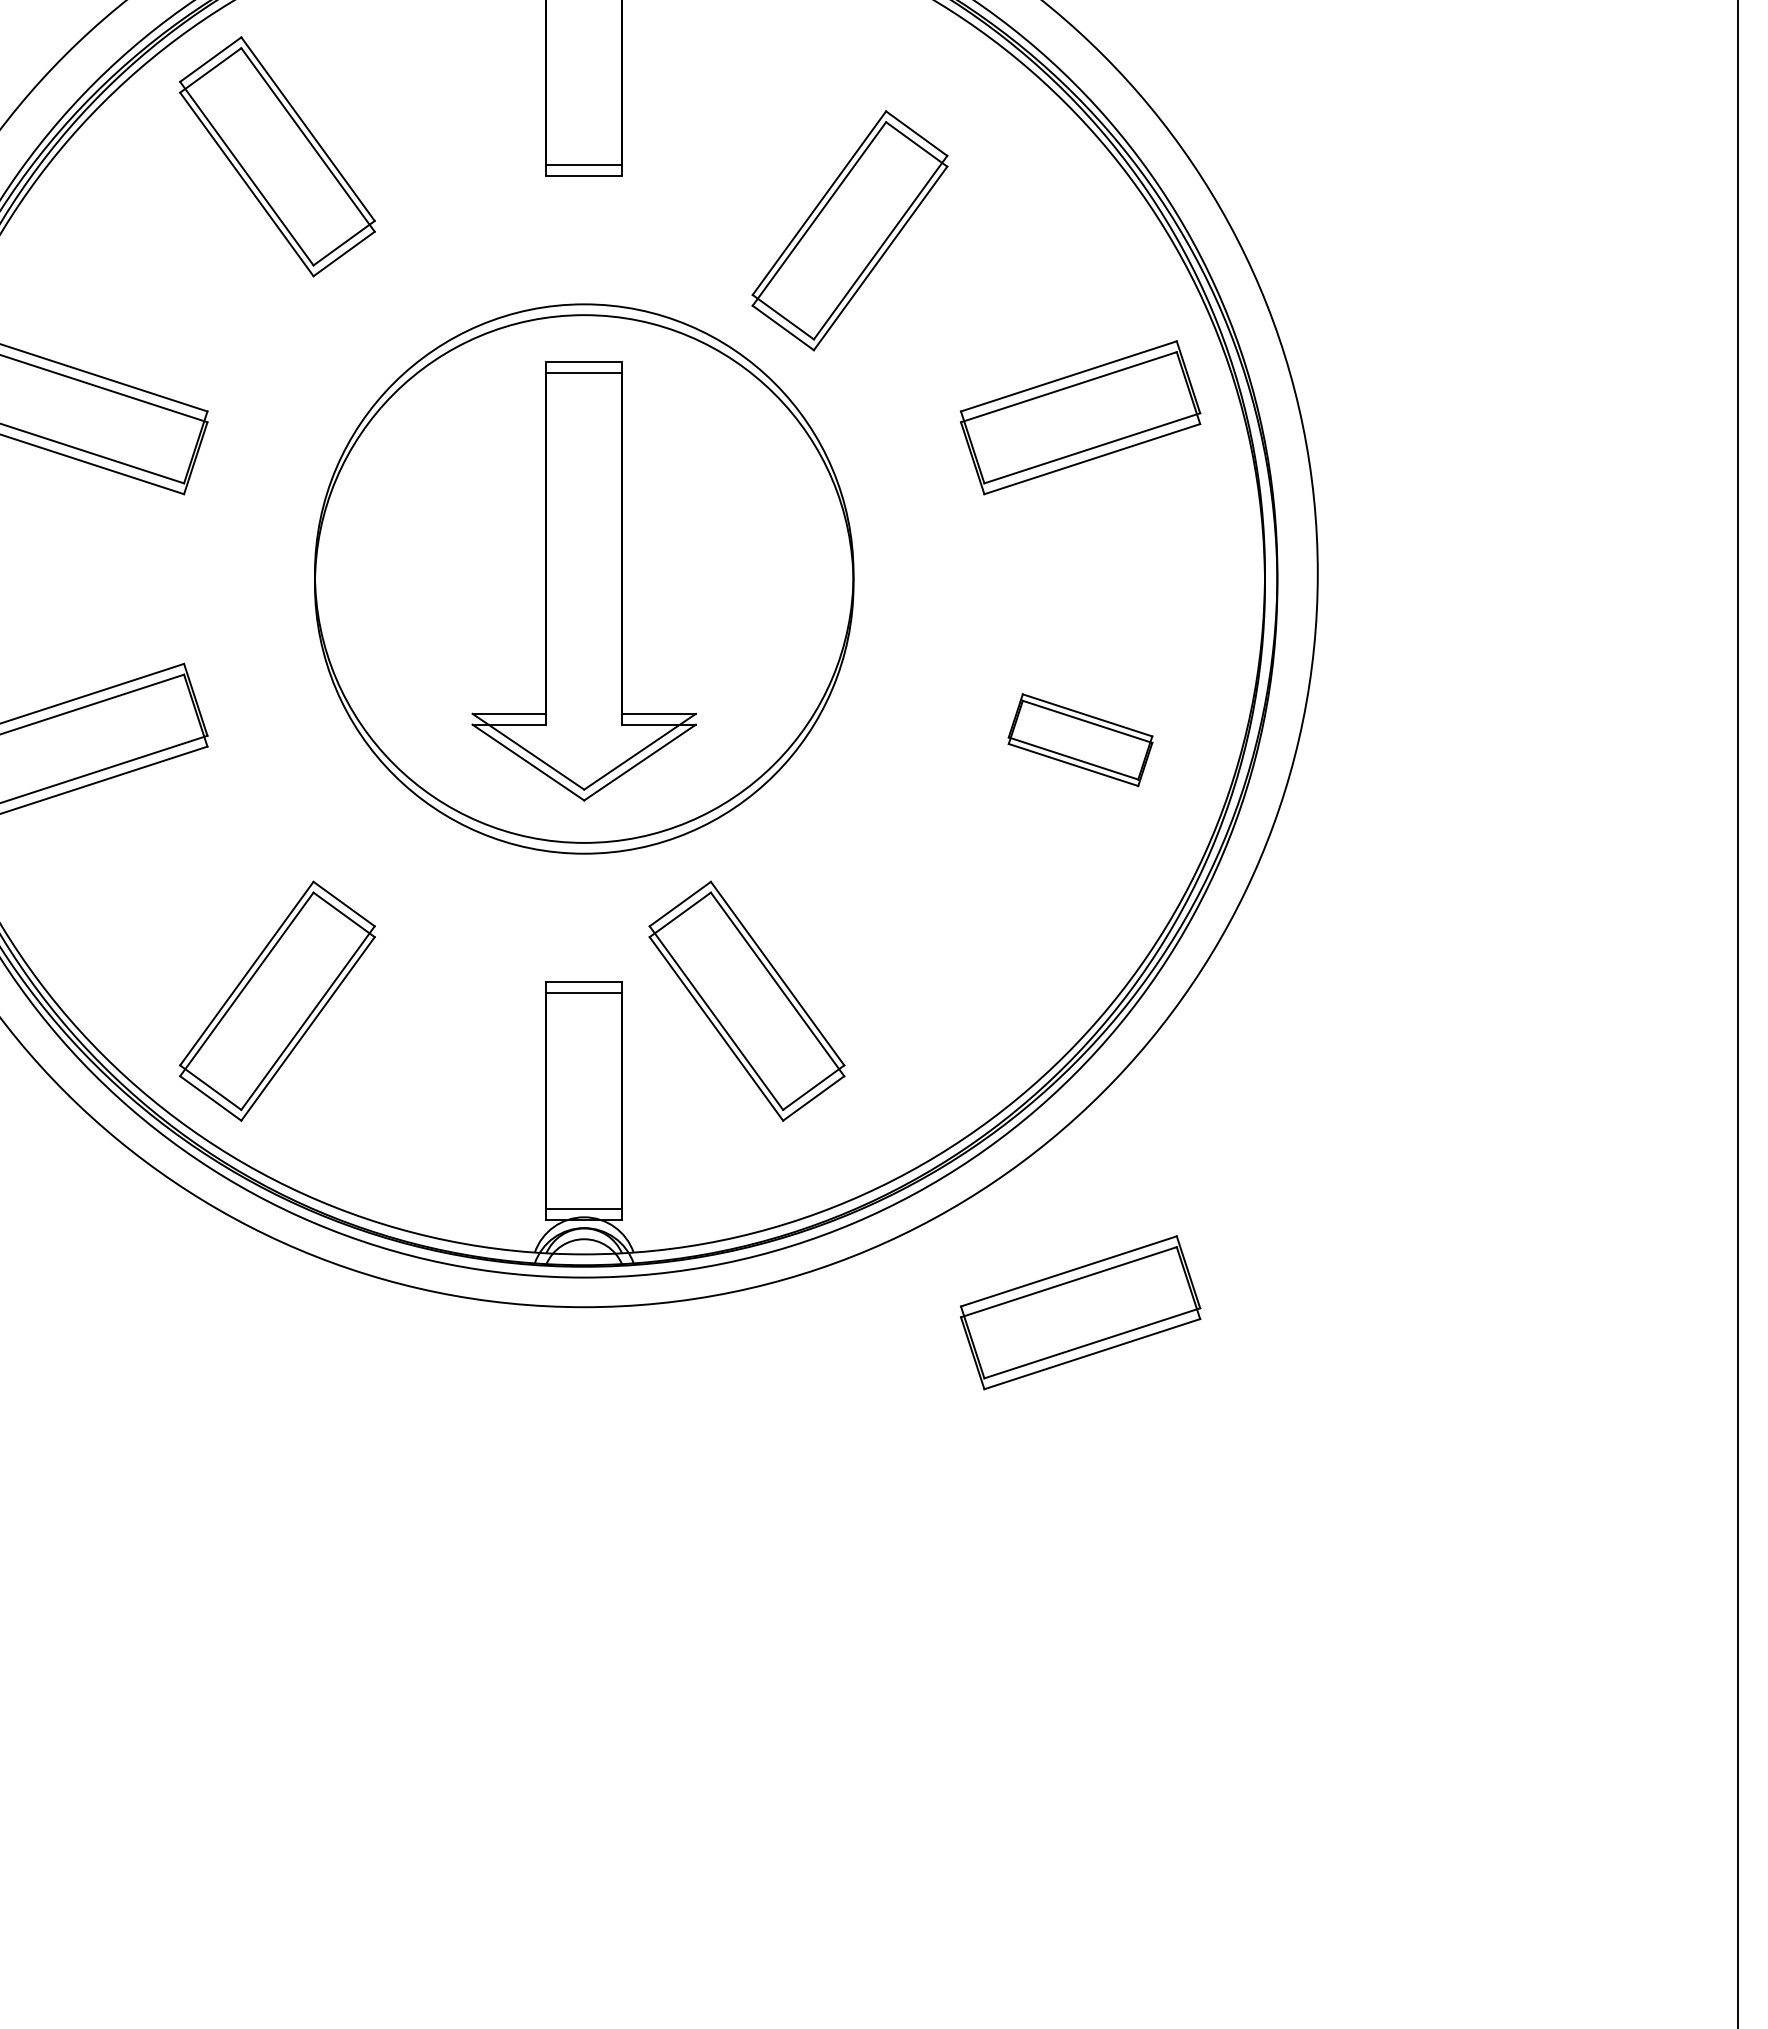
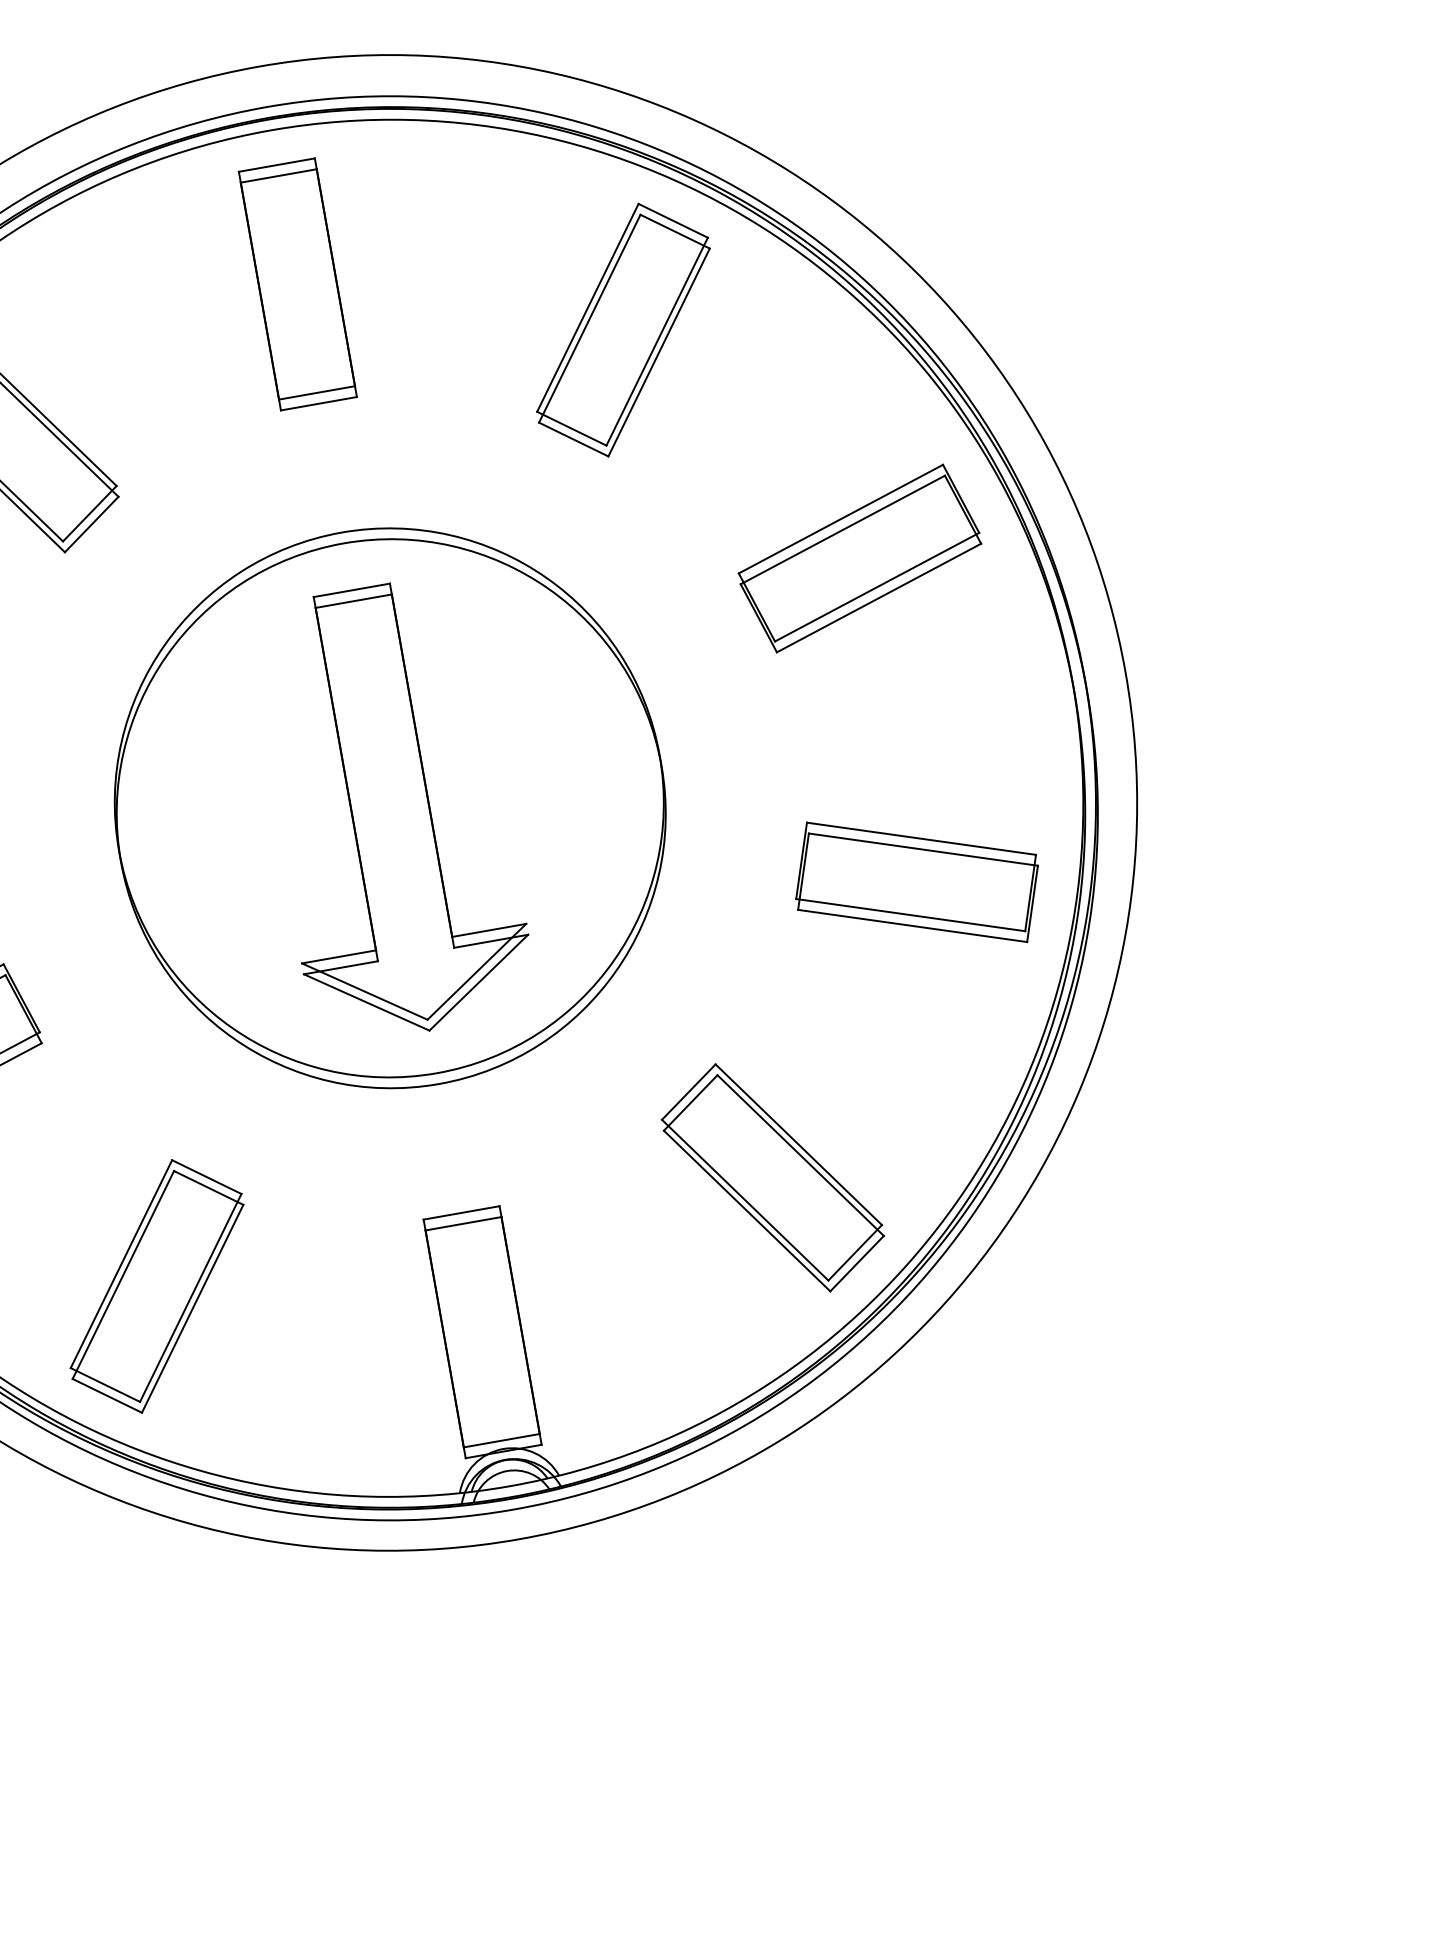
part: (849, 230) -> (622, 329), moved
part: (1080, 739) -> (916, 881), size x1.67
part: (746, 1000) -> (772, 1177), moved
part: (1080, 1312) -> (1018, 1456), removed

